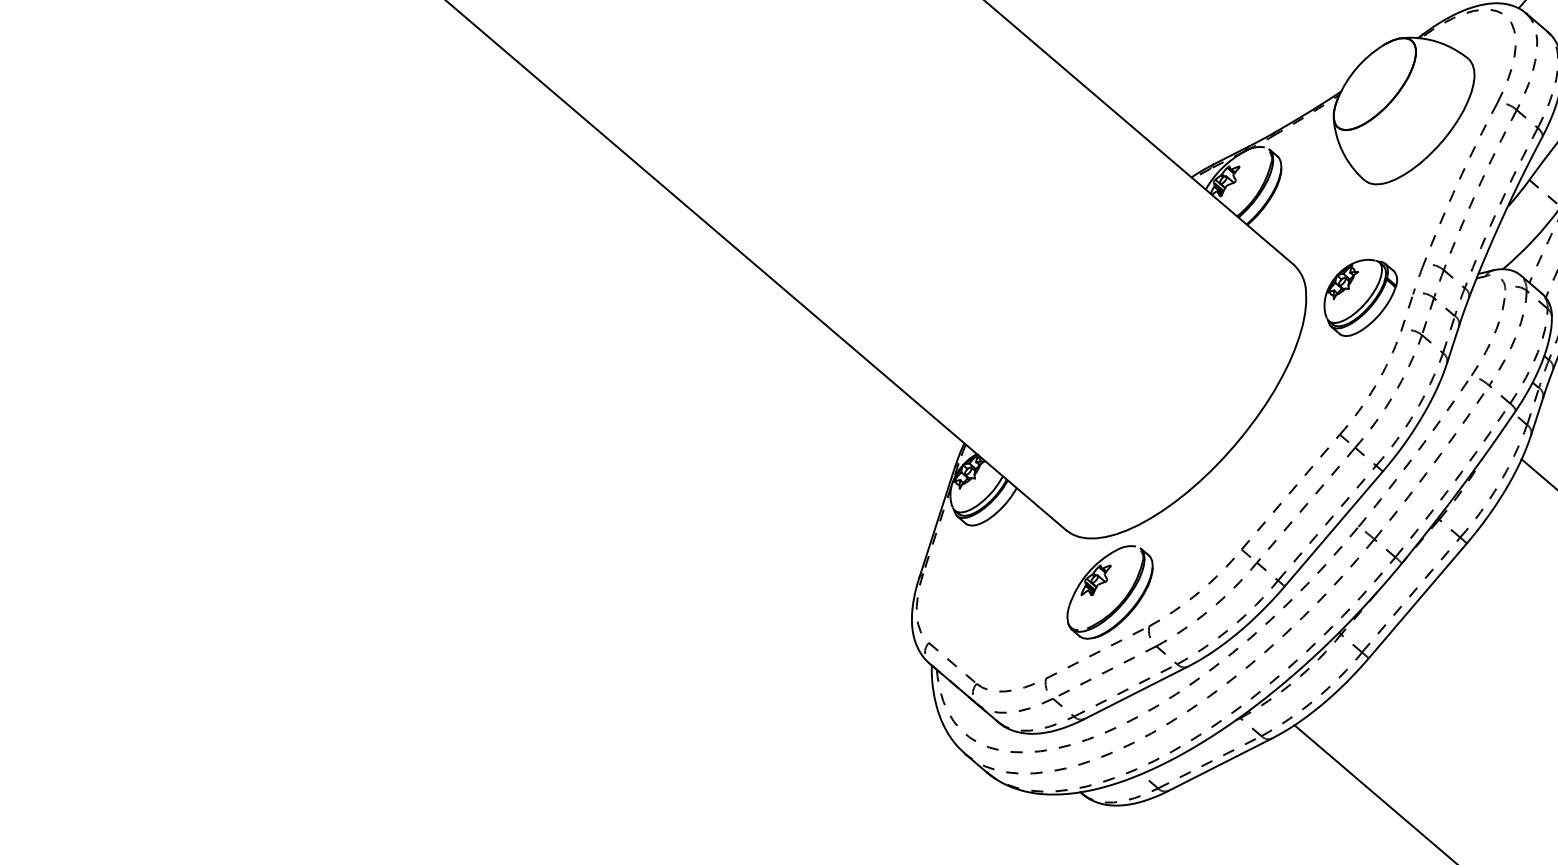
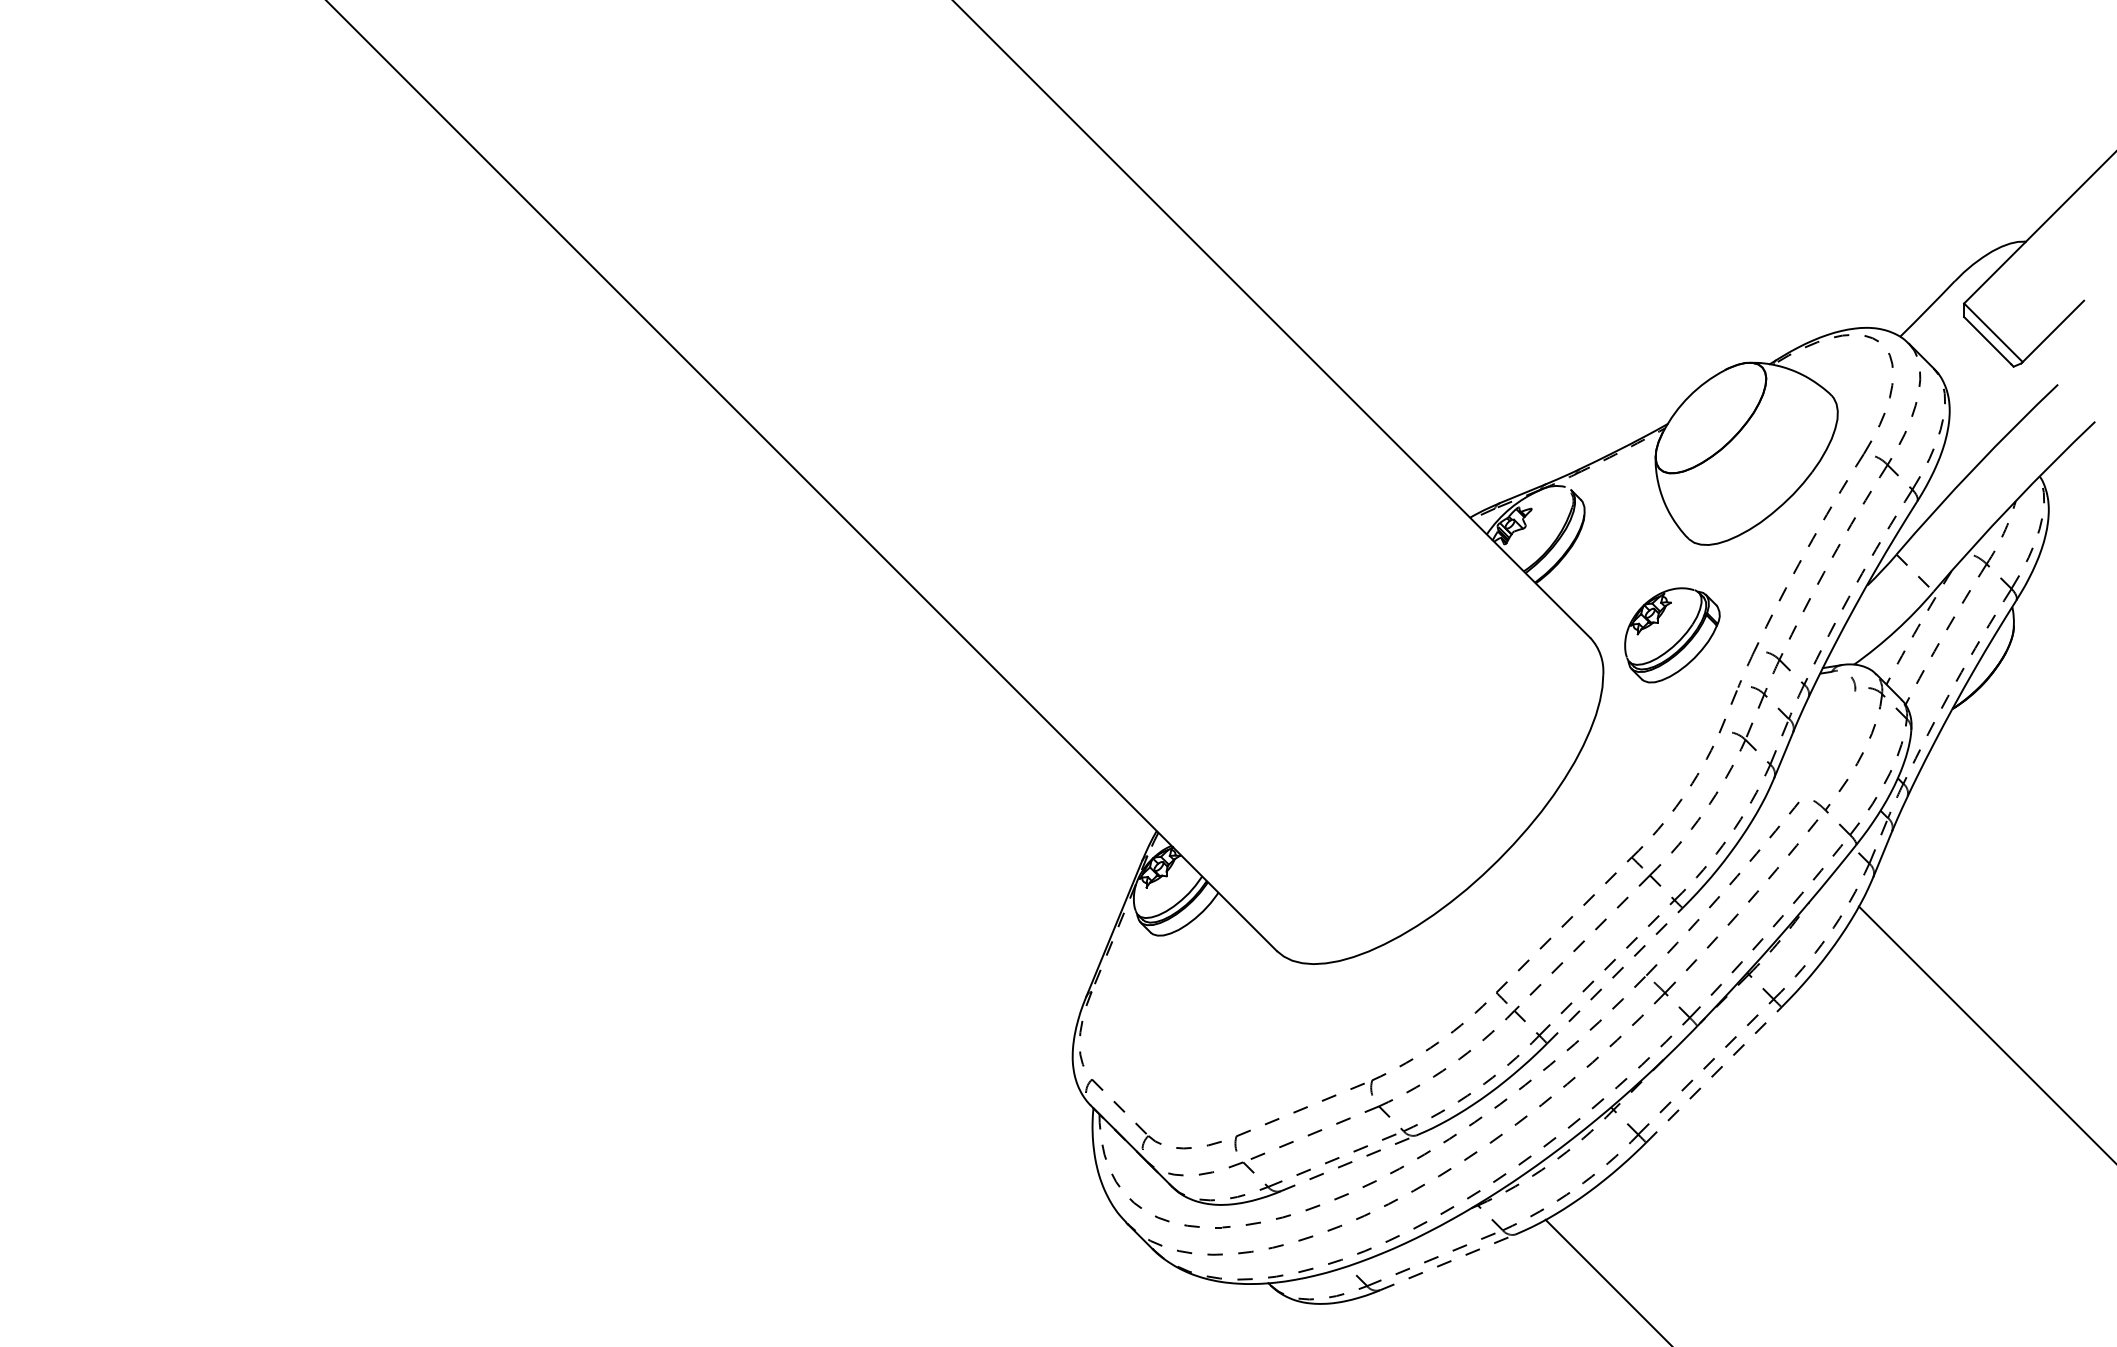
part: (1361, 297) -> (1672, 635), moved
curve: (1489, 343) -> (1829, 757), removed
line: (1333, 528) -> (1614, 975), solid -> dashed
part: (1105, 583) -> (1320, 1021), removed
line: (1417, 600) -> (1713, 1074), solid -> dashed
line: (1136, 693) -> (1349, 1163), solid -> dashed
line: (1220, 764) -> (1448, 1262), solid -> dashed

